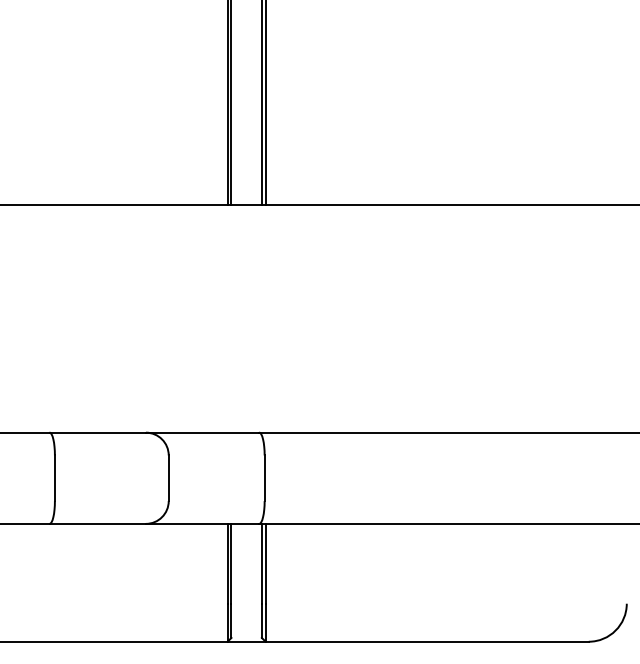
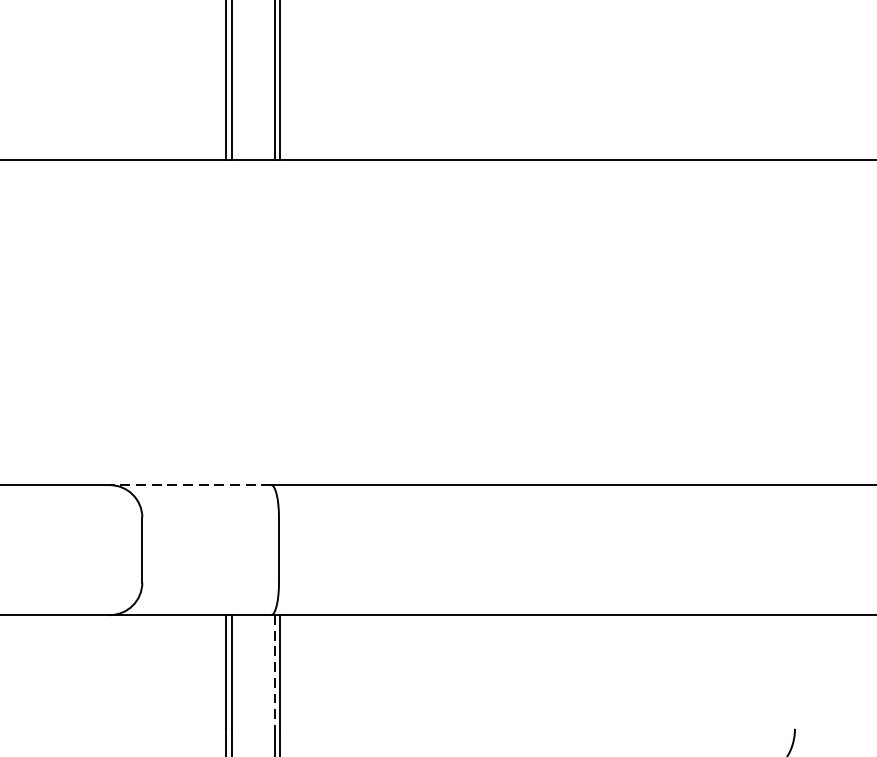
line: (202, 432) -> (190, 484), solid -> dashed
line: (261, 563) -> (274, 671), solid -> dashed

